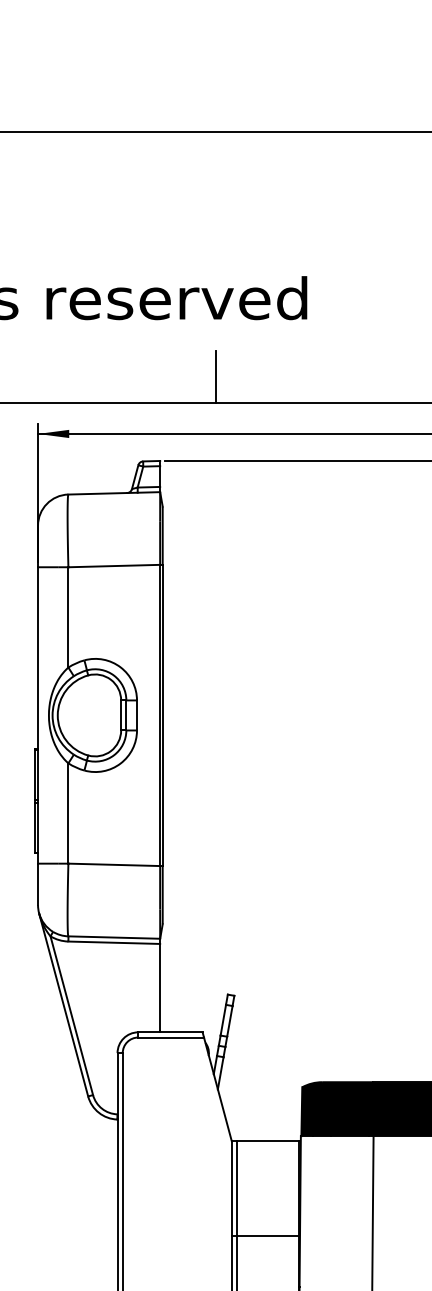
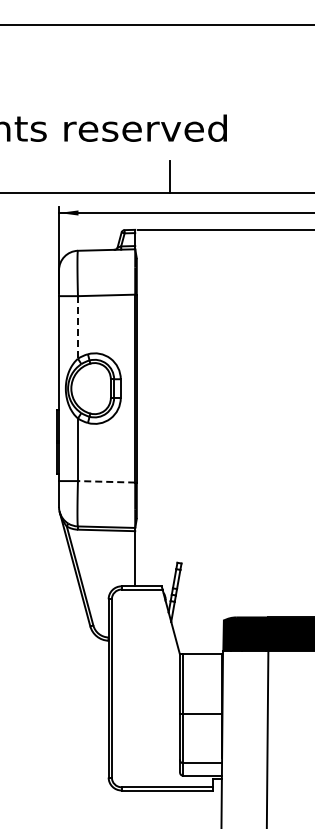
line: (67, 617) -> (77, 327), solid -> dashed
line: (114, 864) -> (106, 481), solid -> dashed

